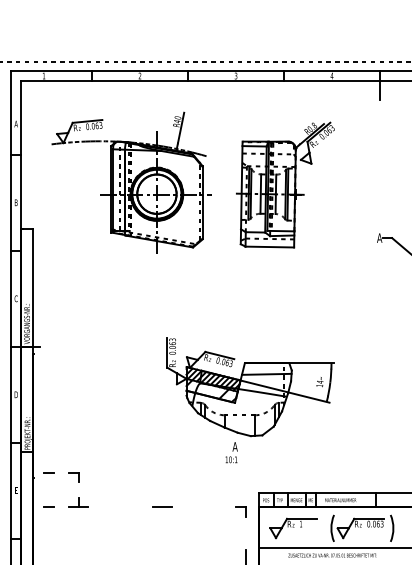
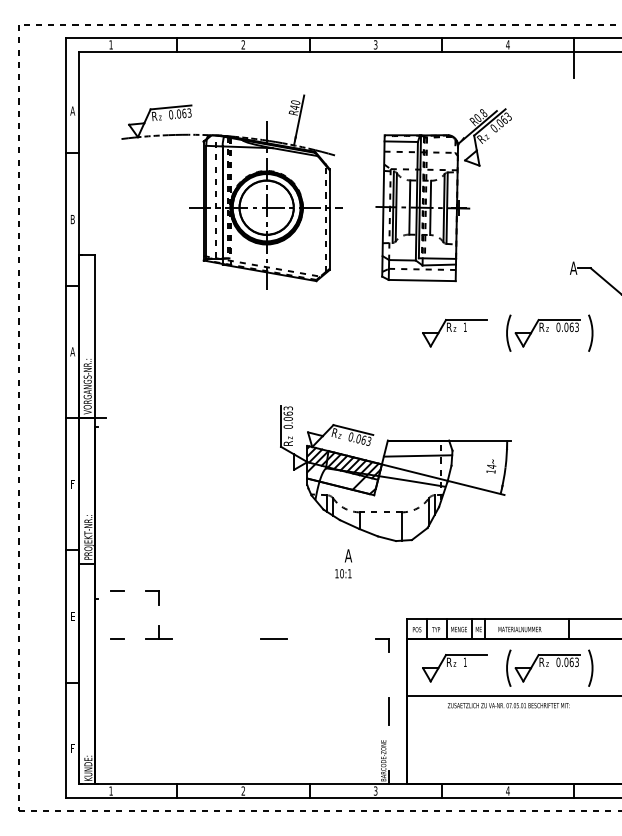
part: (331, 284) -> (507, 332), added
text: (16, 298) -> (72, 351), C -> A
text: (16, 394) -> (72, 483), D -> F
text: (231, 452) -> (343, 563), moved

